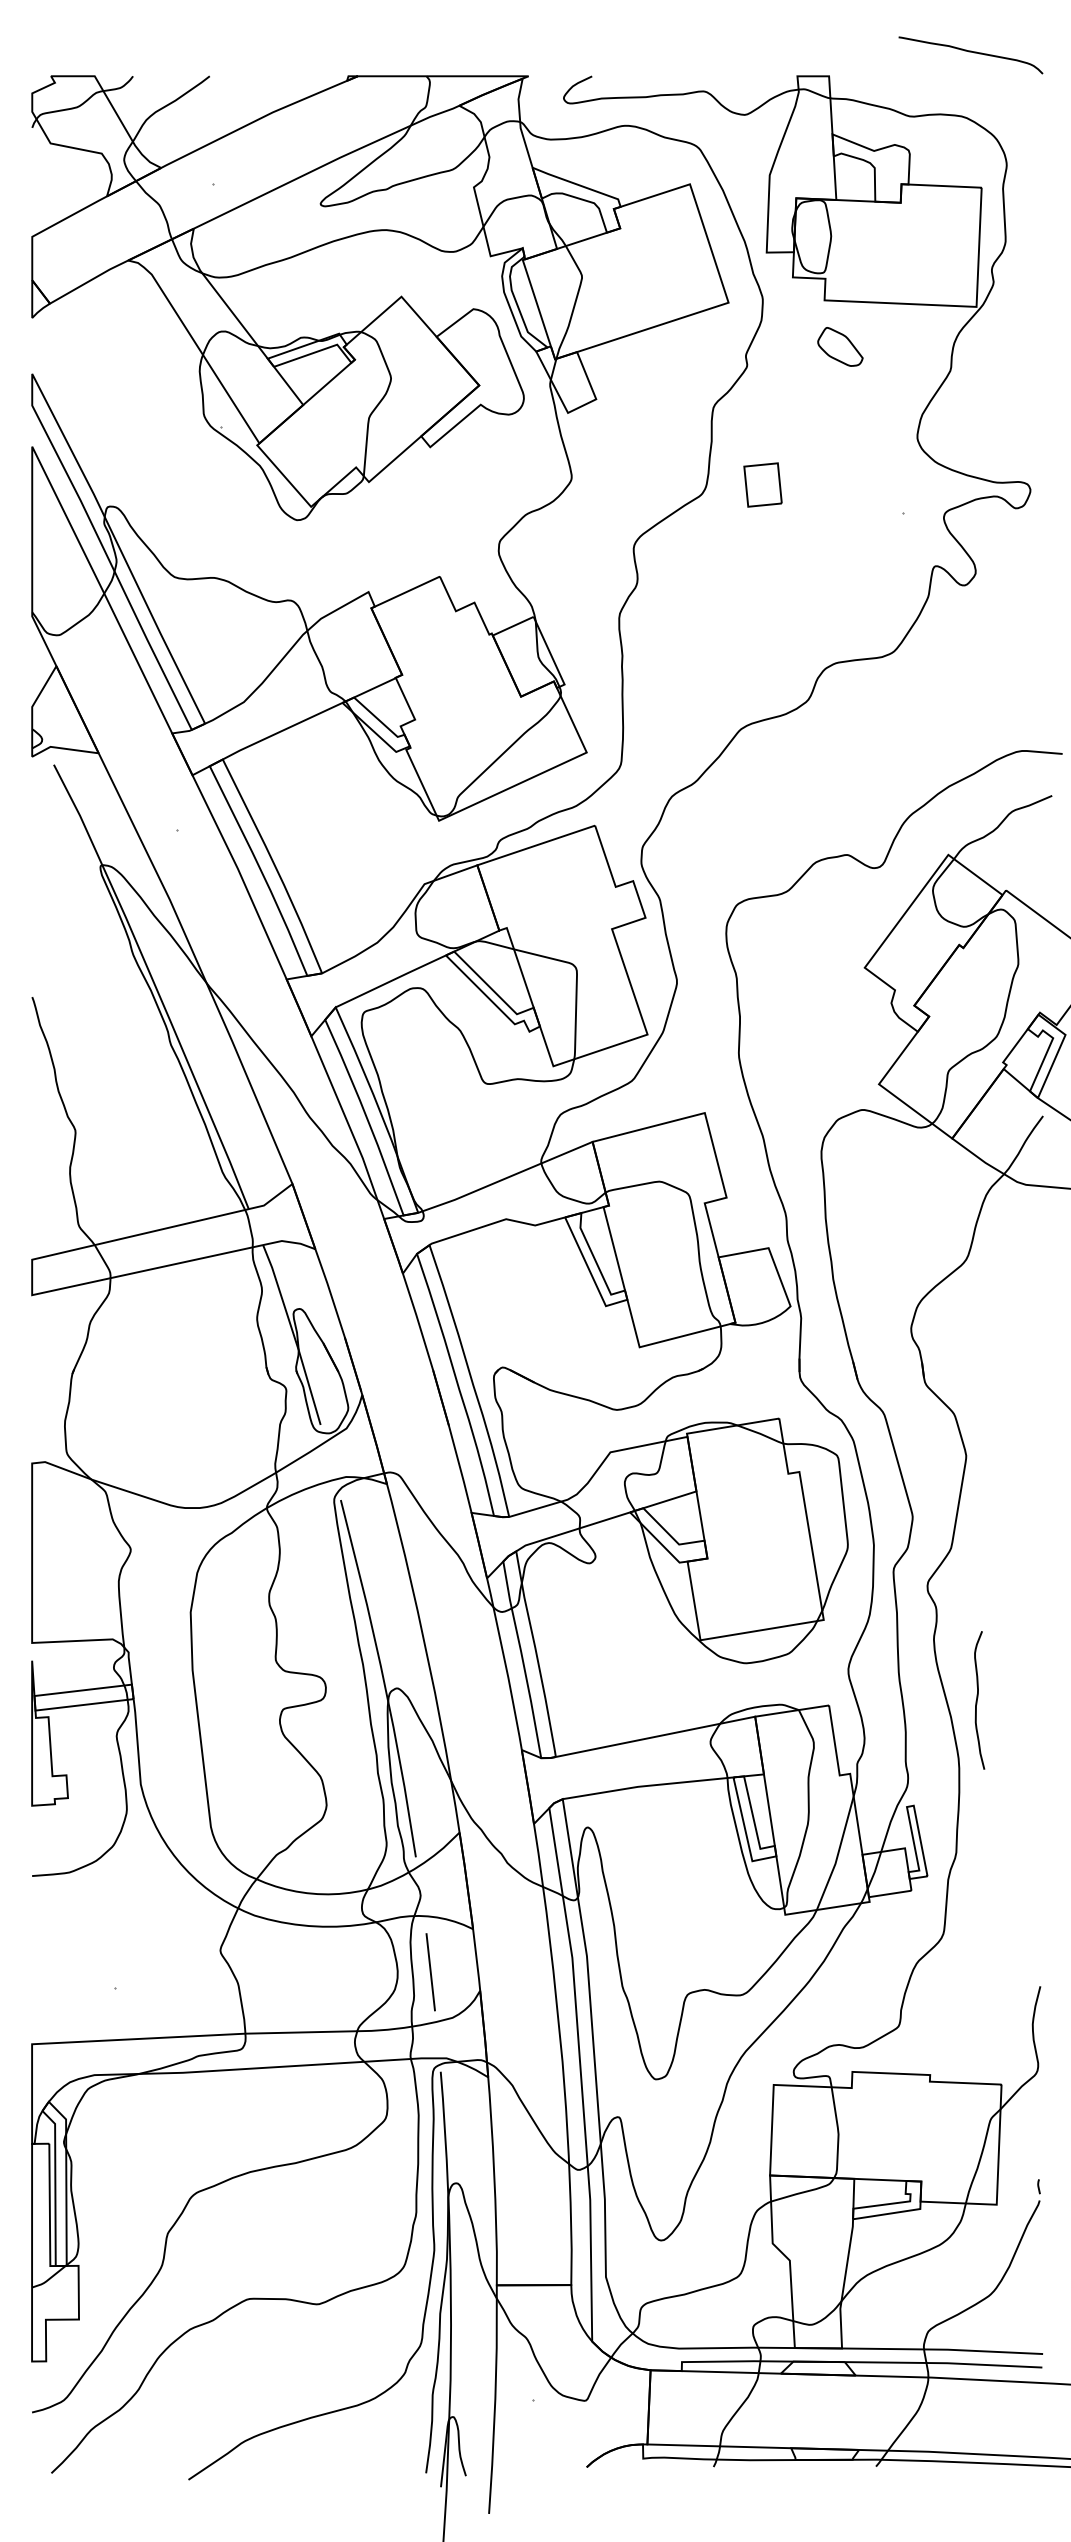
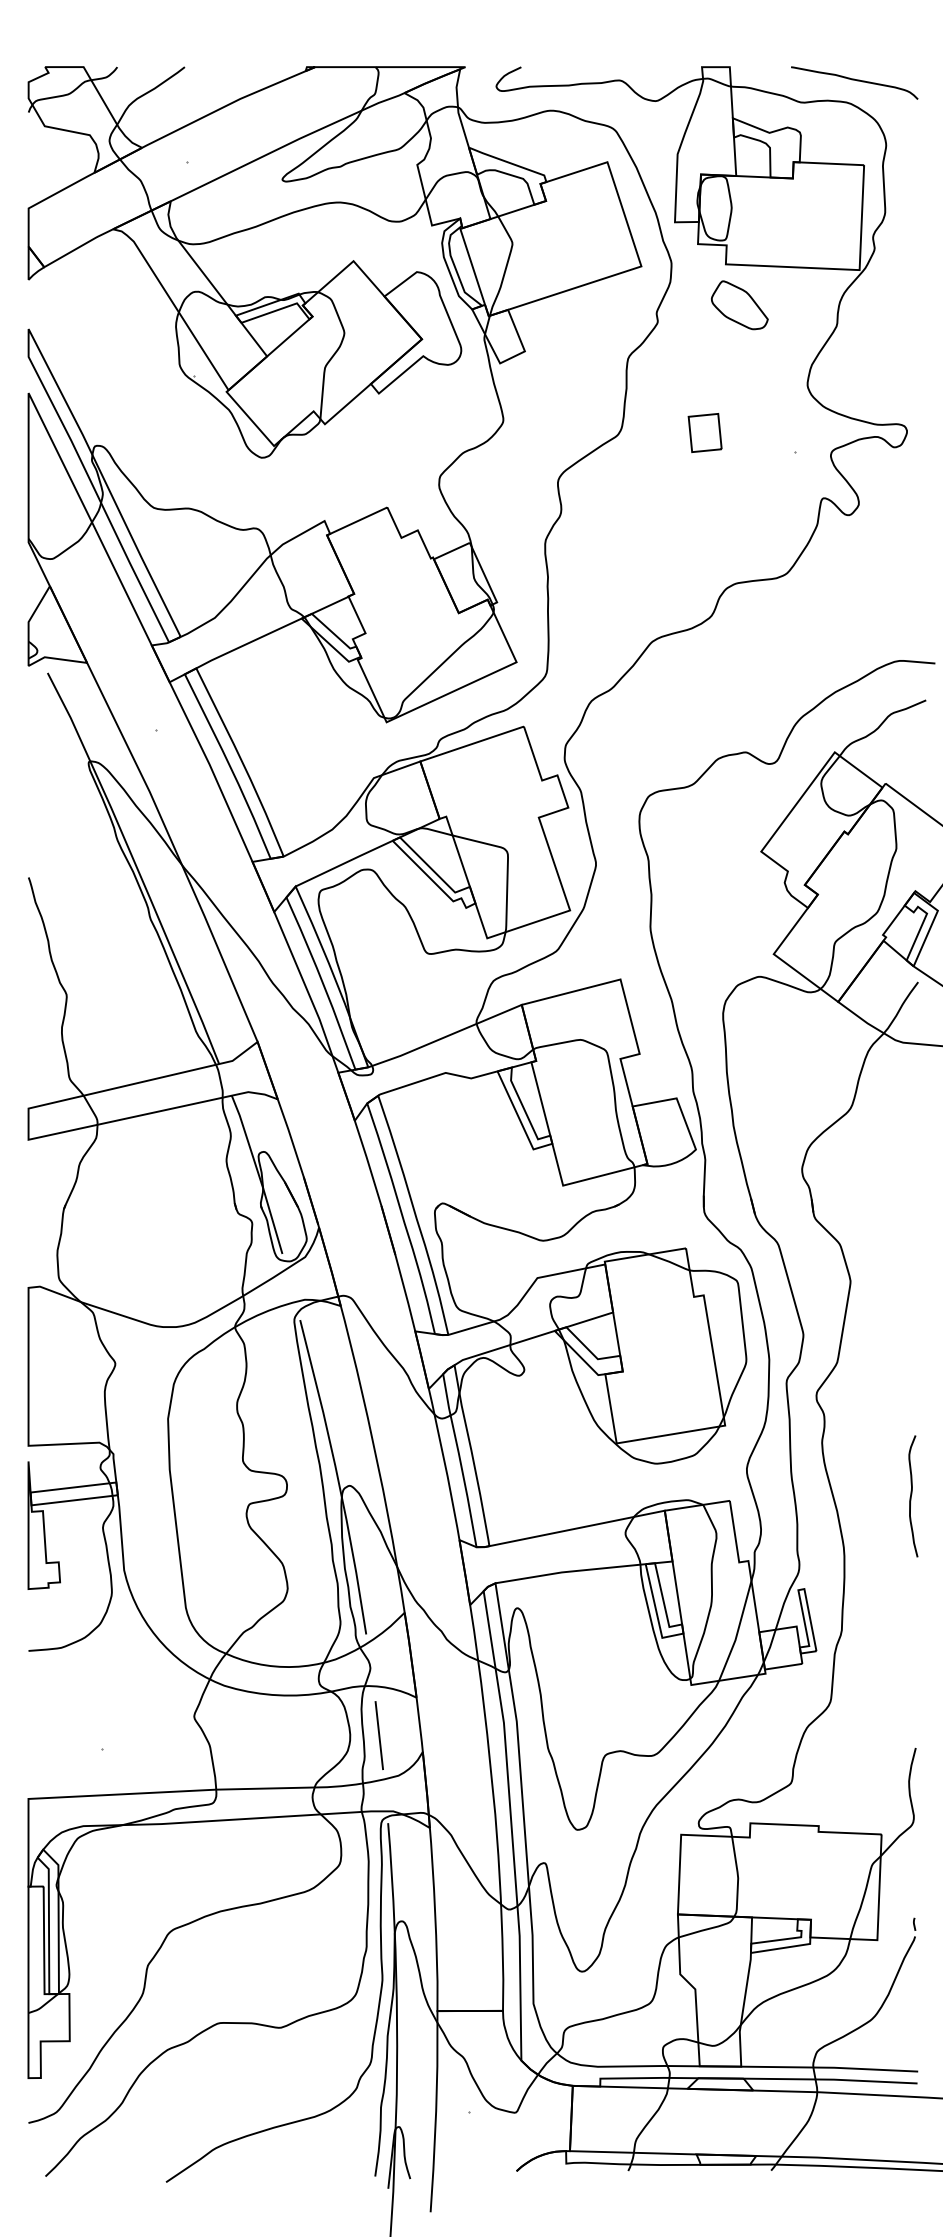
curve: (970, 52) -> (854, 80), moved
part: (840, 346) -> (739, 304), size x1.43
part: (762, 484) -> (704, 432), moved
curve: (977, 1700) -> (911, 1496), moved

